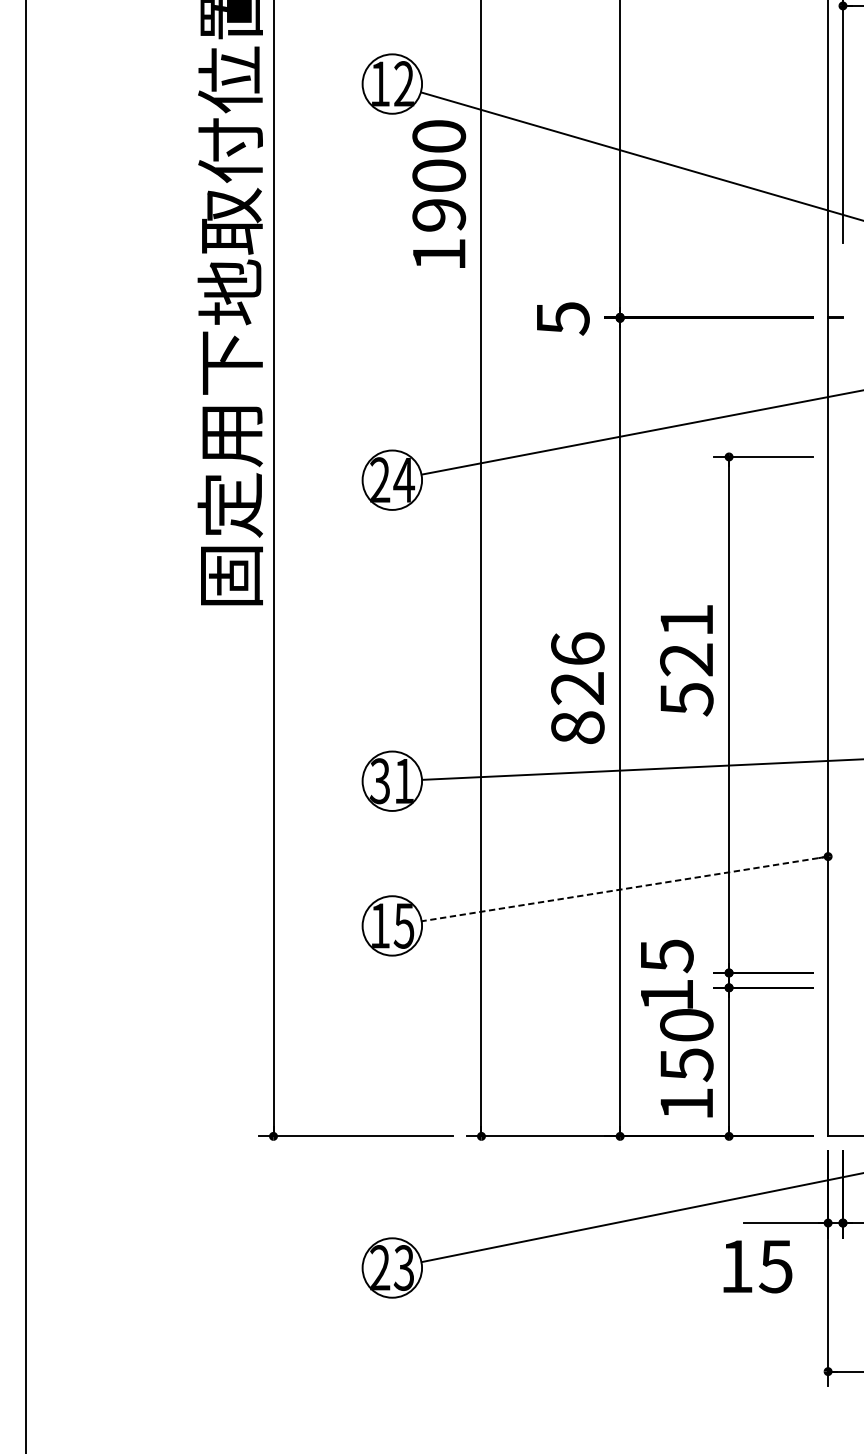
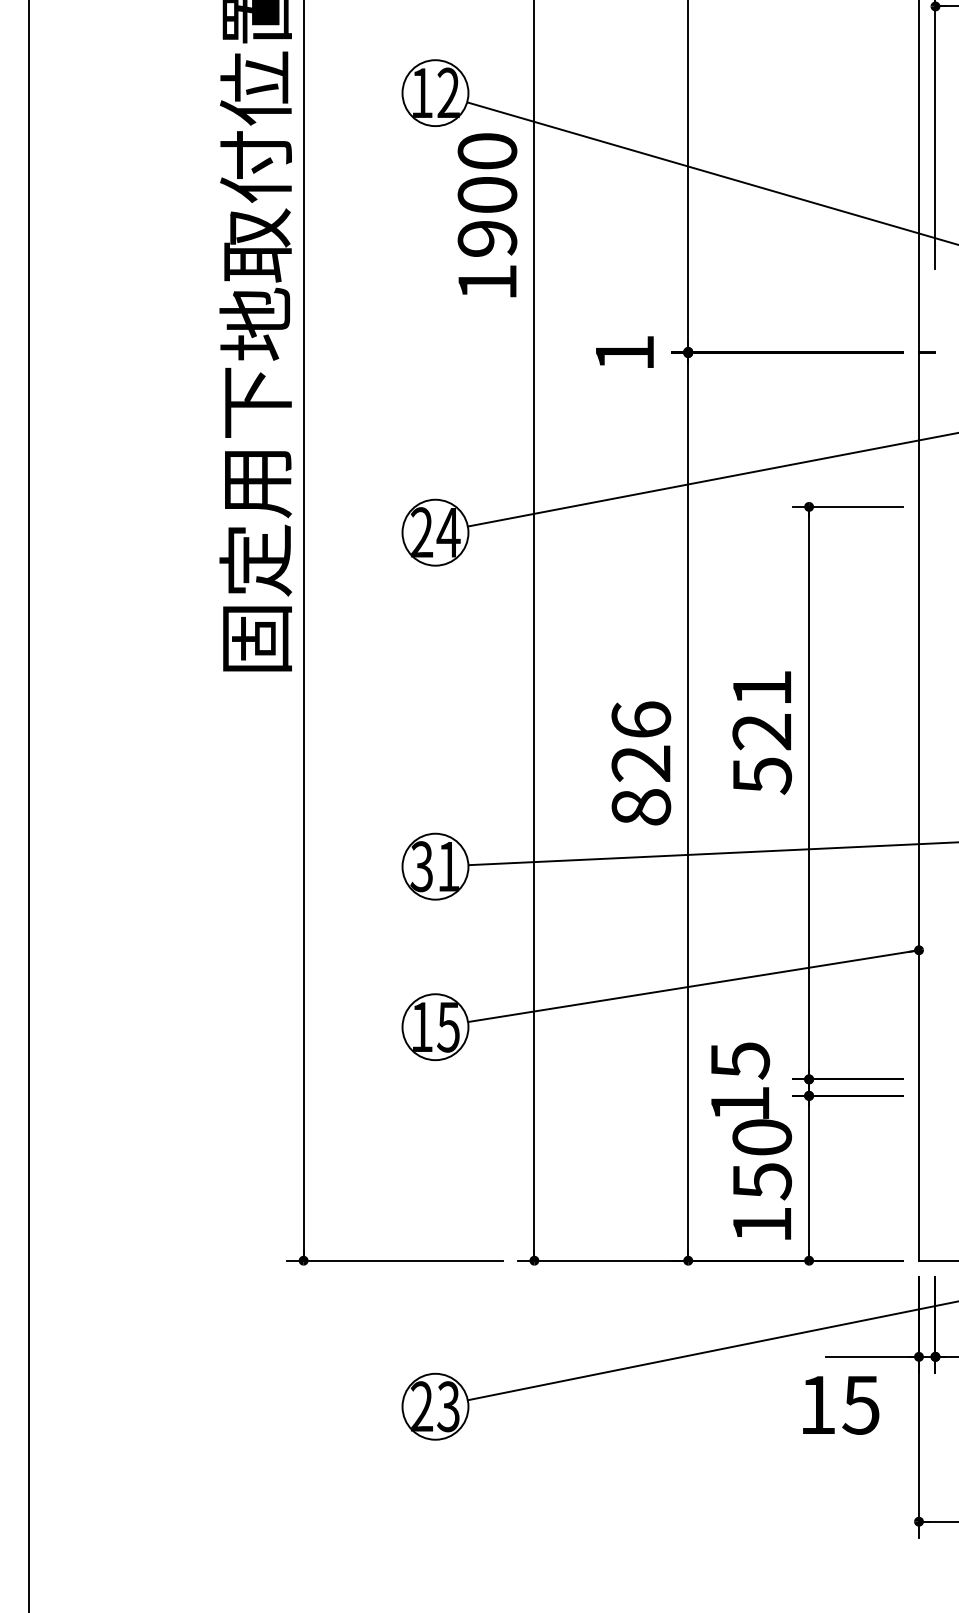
text: (563, 318) -> (625, 353), 5 -> 1
line: (624, 889) -> (693, 986), dashed -> solid

